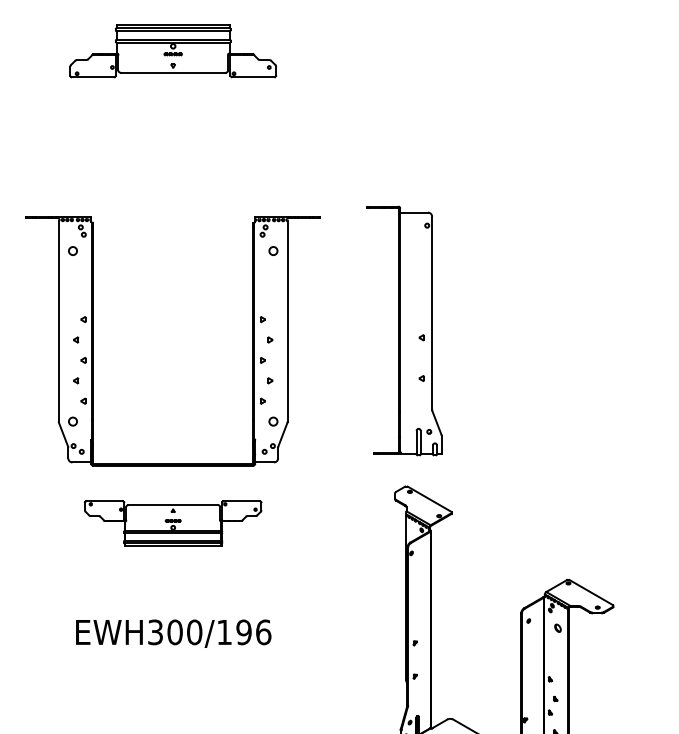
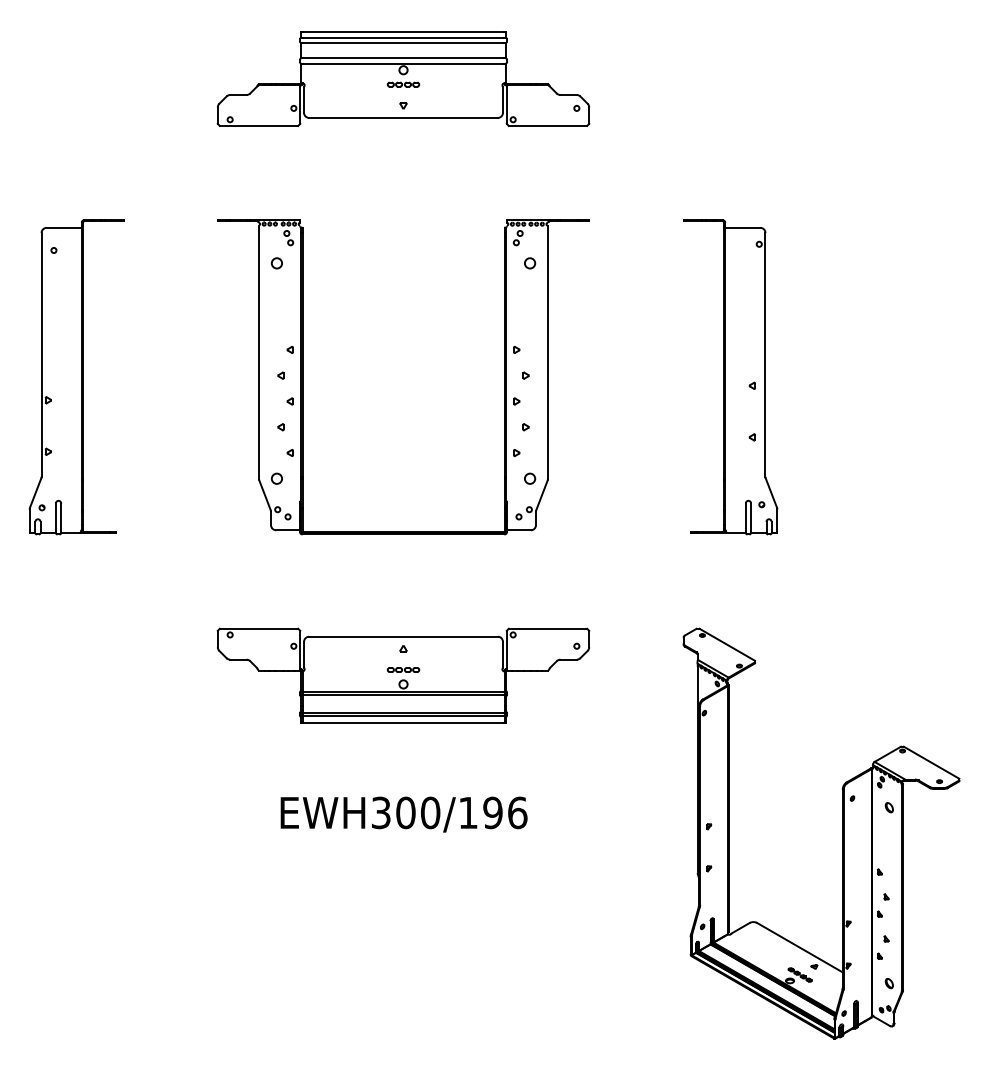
part: (173, 50) -> (403, 78), size x1.43
part: (404, 331) -> (730, 377), moved
part: (94, 341) -> (303, 377), moved
part: (173, 523) -> (403, 675), size x1.67

